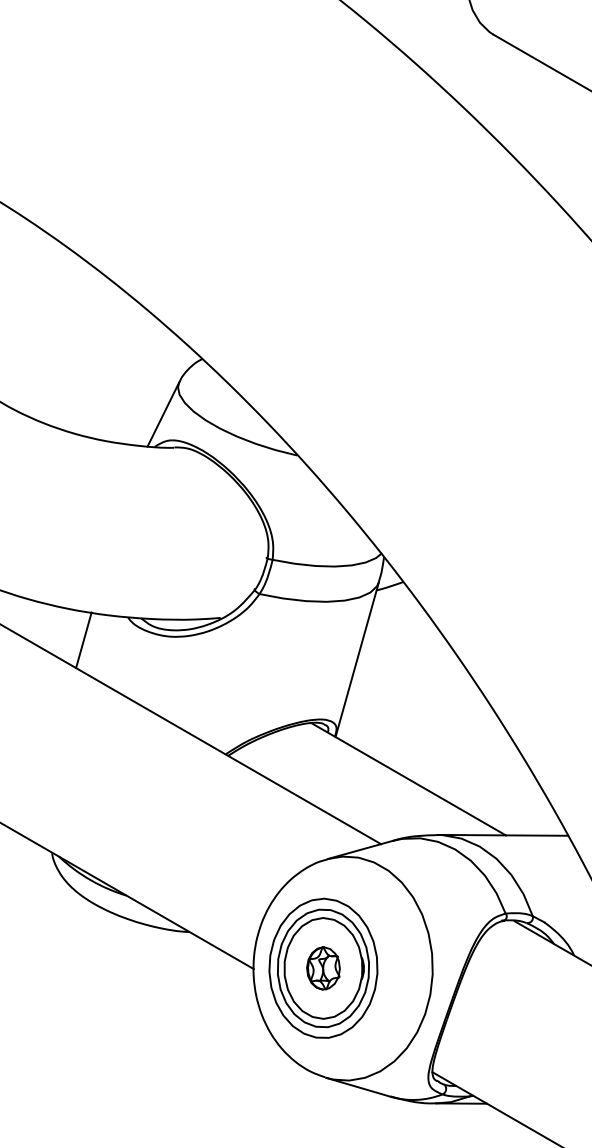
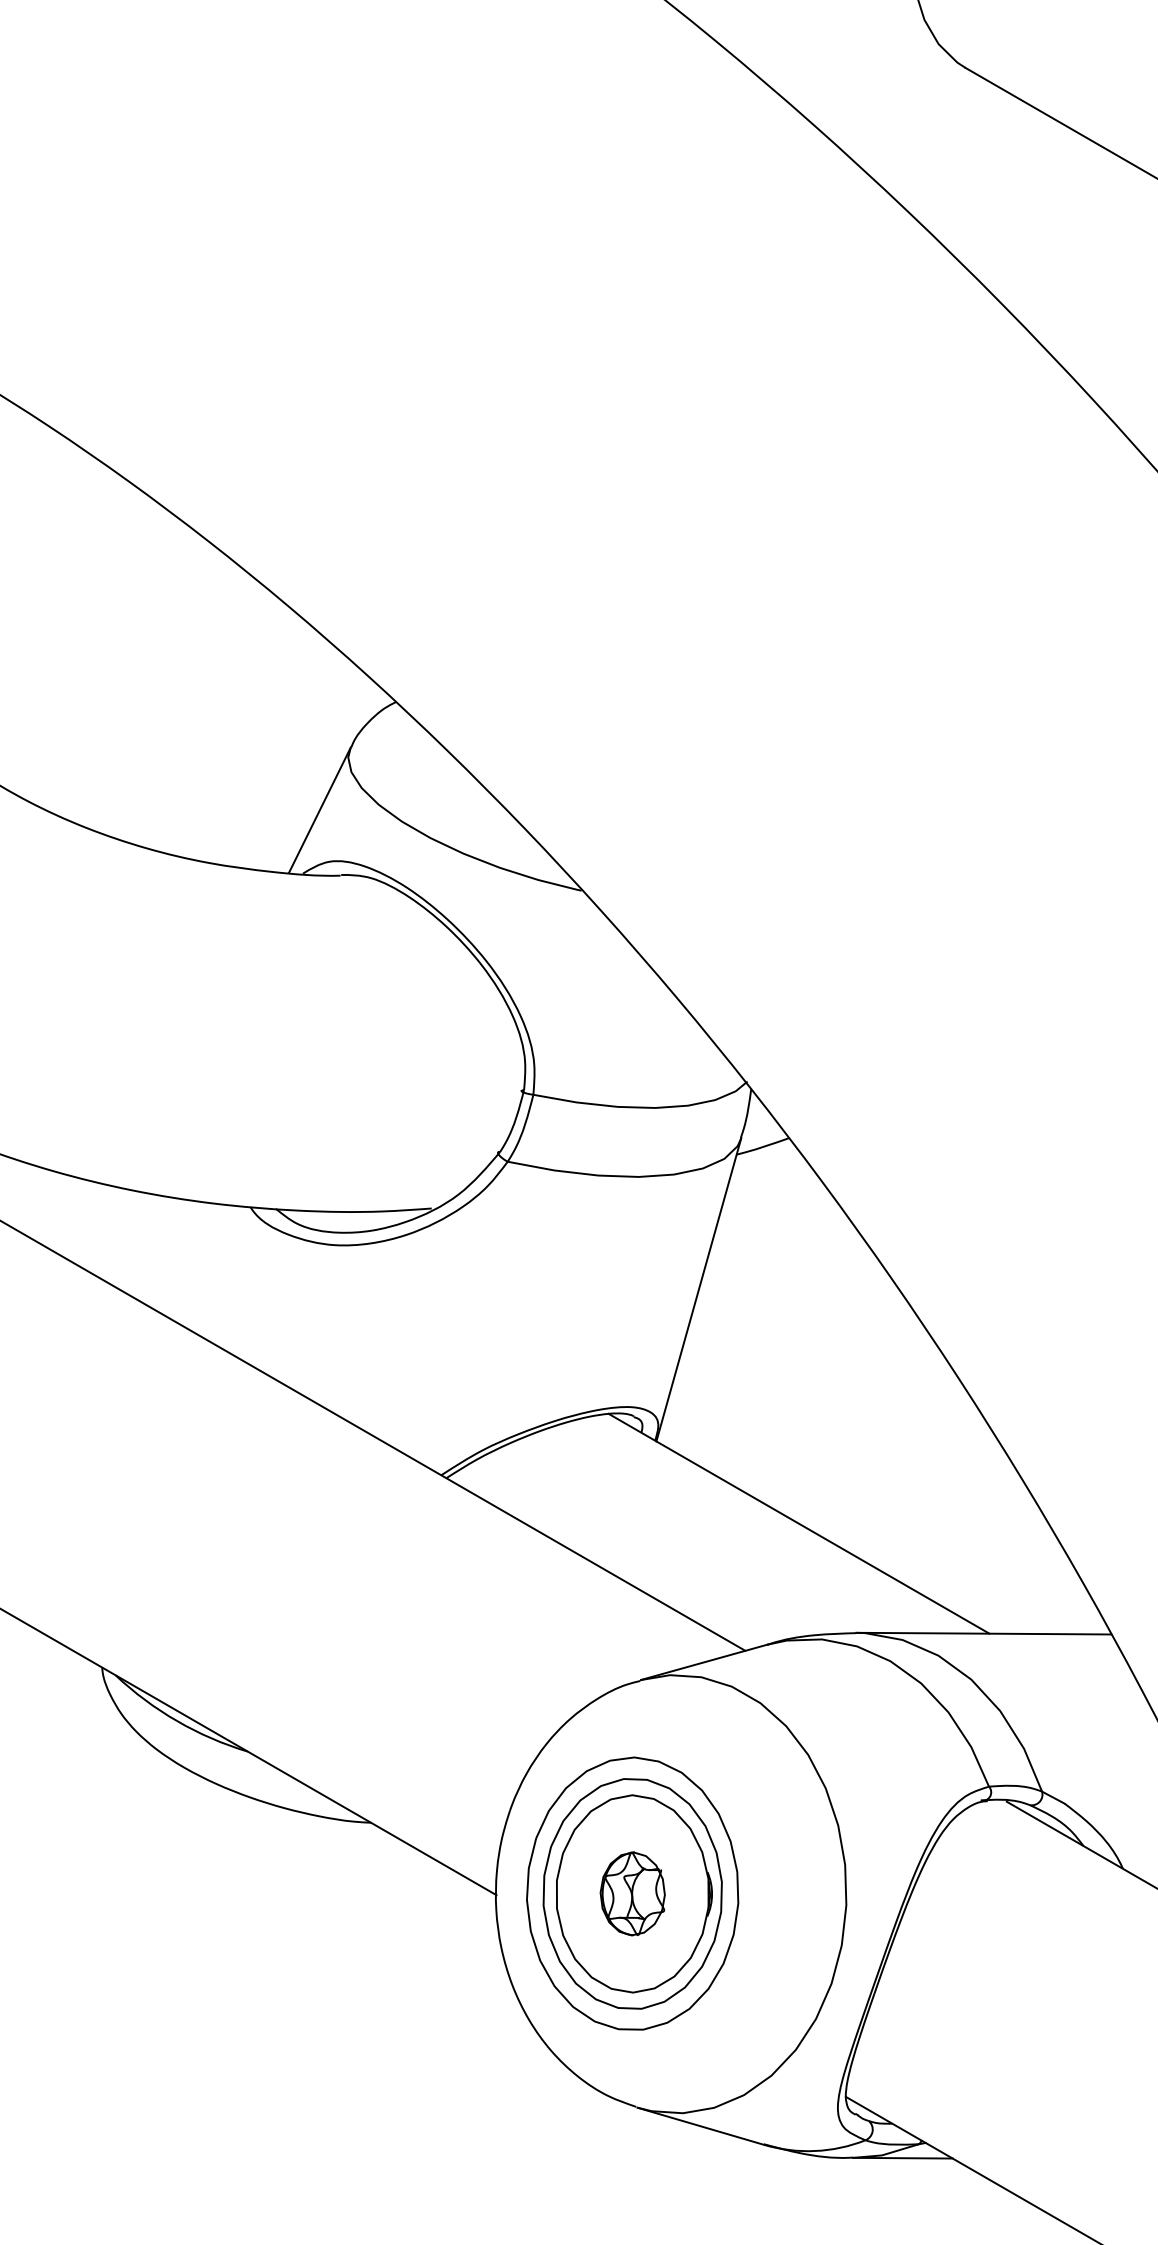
line: (83, 639) -> (163, 1250), removed

